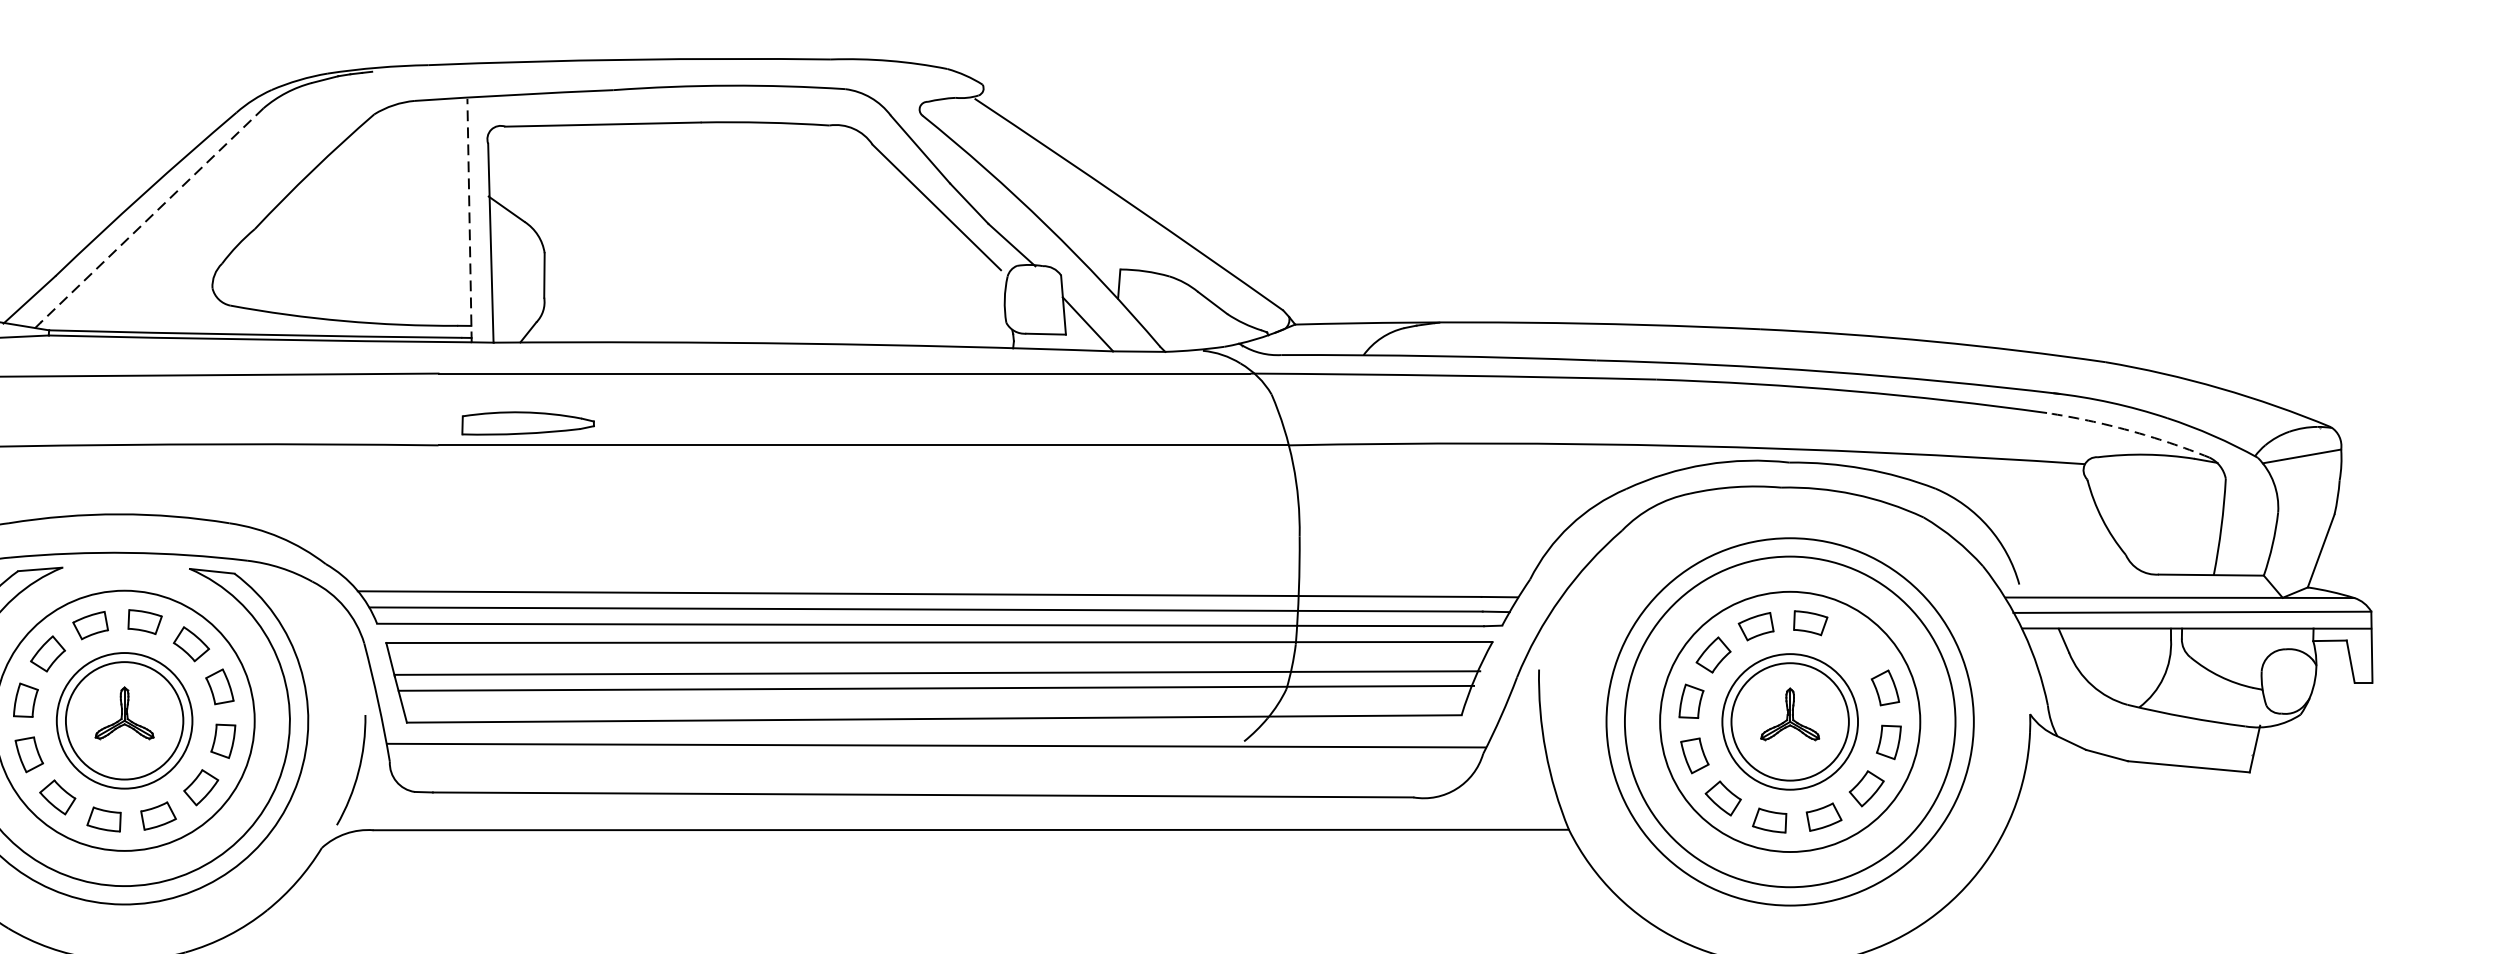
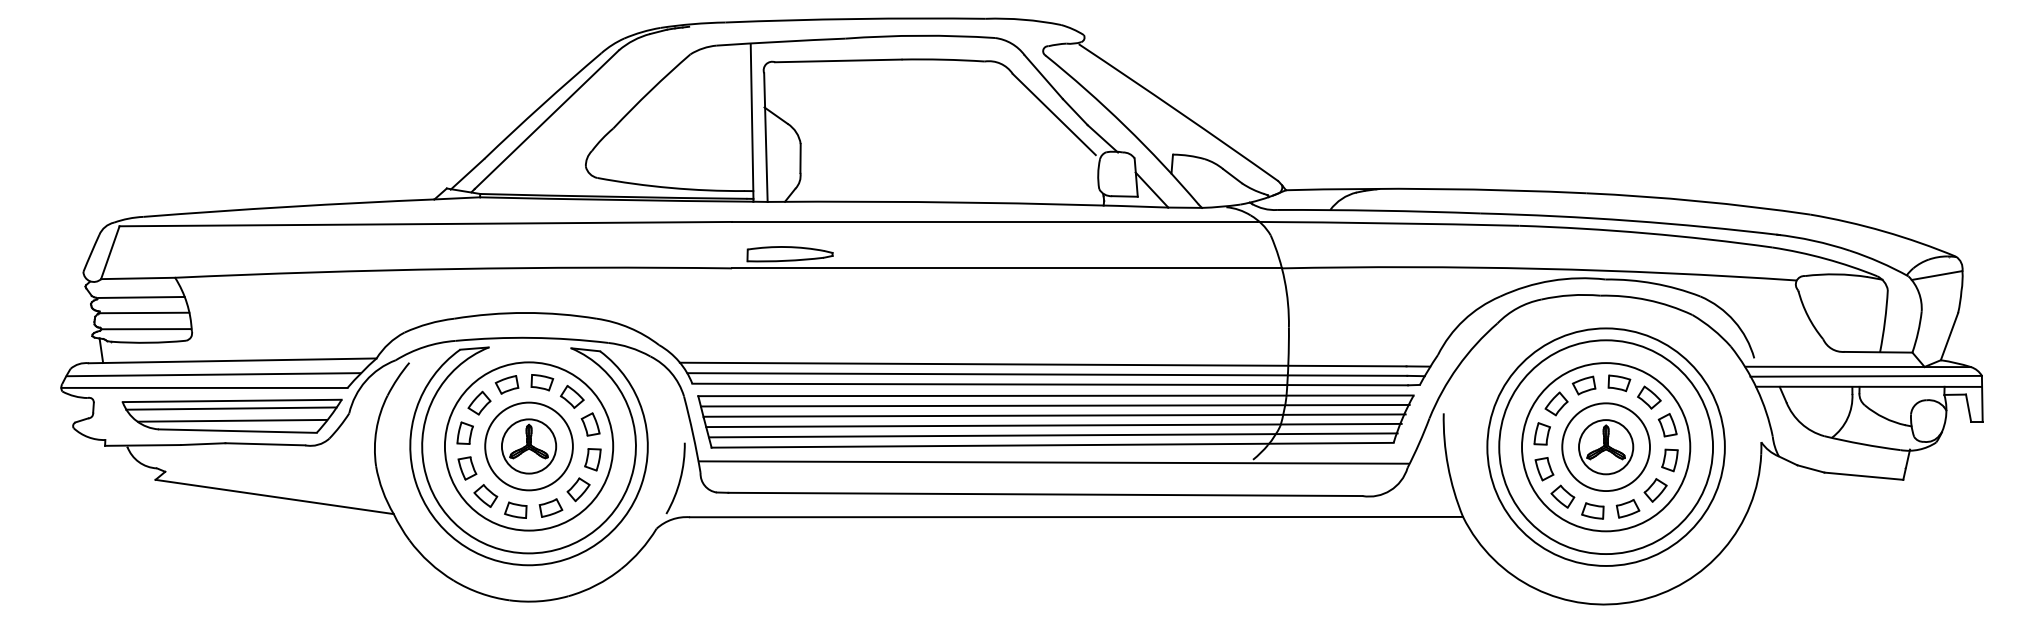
line: (151, 216) -> (546, 120), dashed -> solid
line: (470, 221) -> (752, 123), dashed -> solid
arc: (2129, 430) -> (1825, 258), dashed -> solid
part: (1857, 645) -> (1649, 397), added
line: (937, 657) -> (1054, 405), added
line: (934, 703) -> (1052, 435), added
circle: (123, 720) -> (528, 446), size x0.71
circle: (1790, 722) -> (1606, 447), size x0.71

